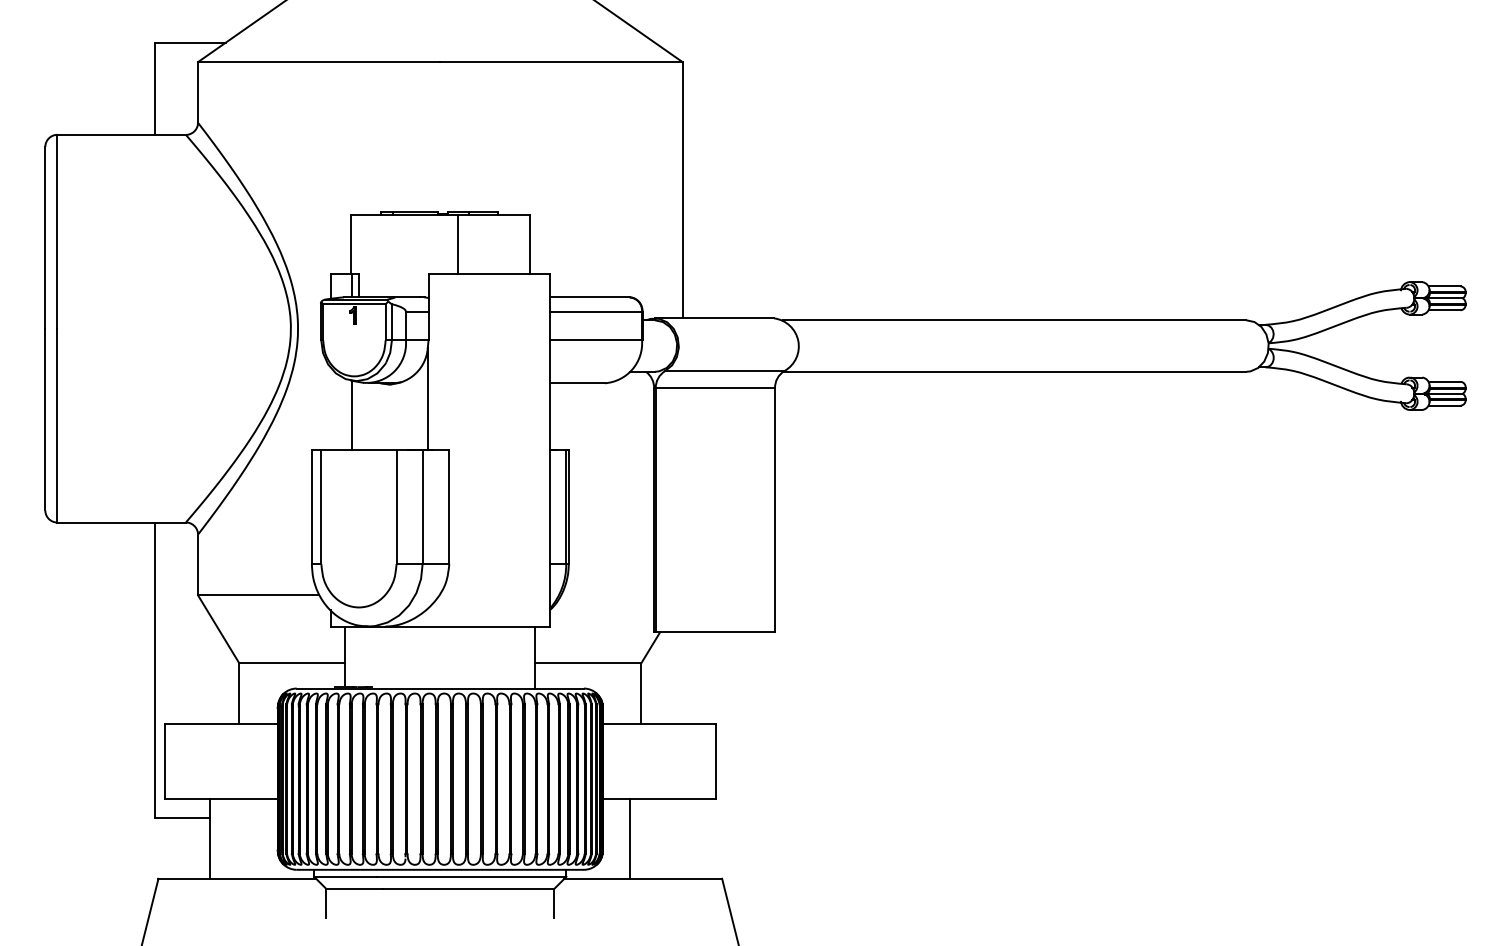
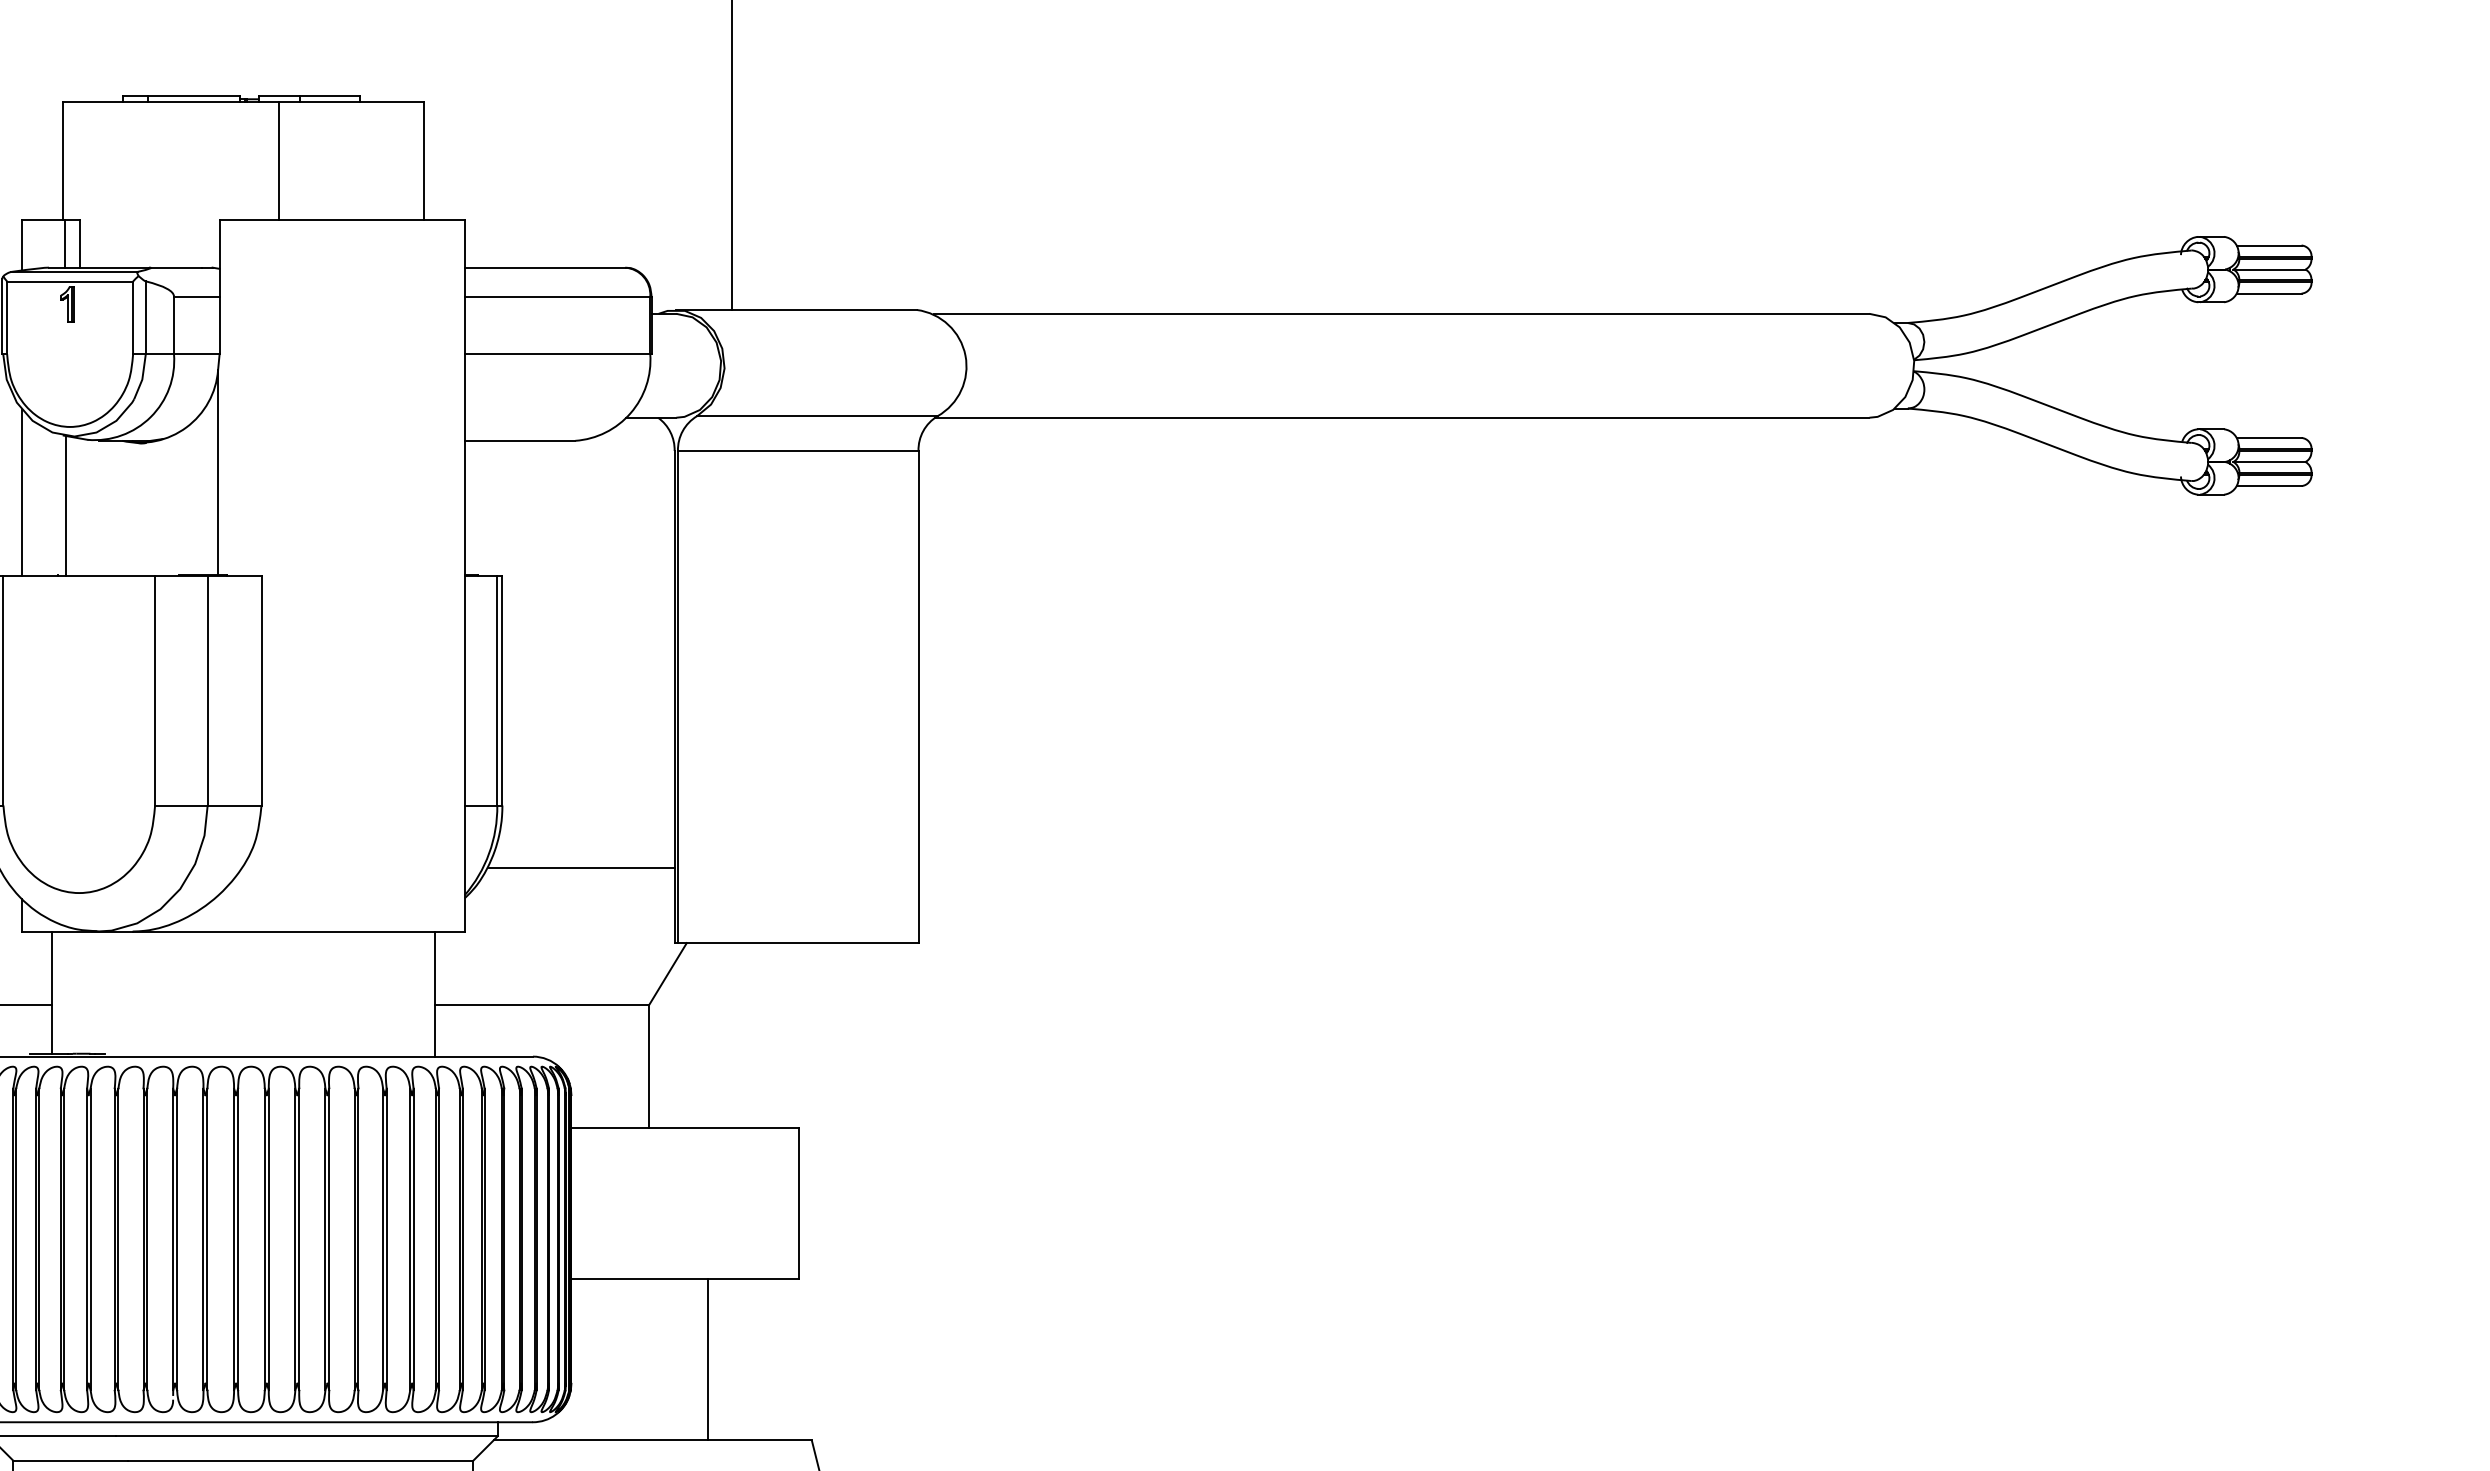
line: (330, 408) -> (21, 491), added
line: (608, 595) -> (582, 868), added
line: (629, 838) -> (707, 1359), moved

